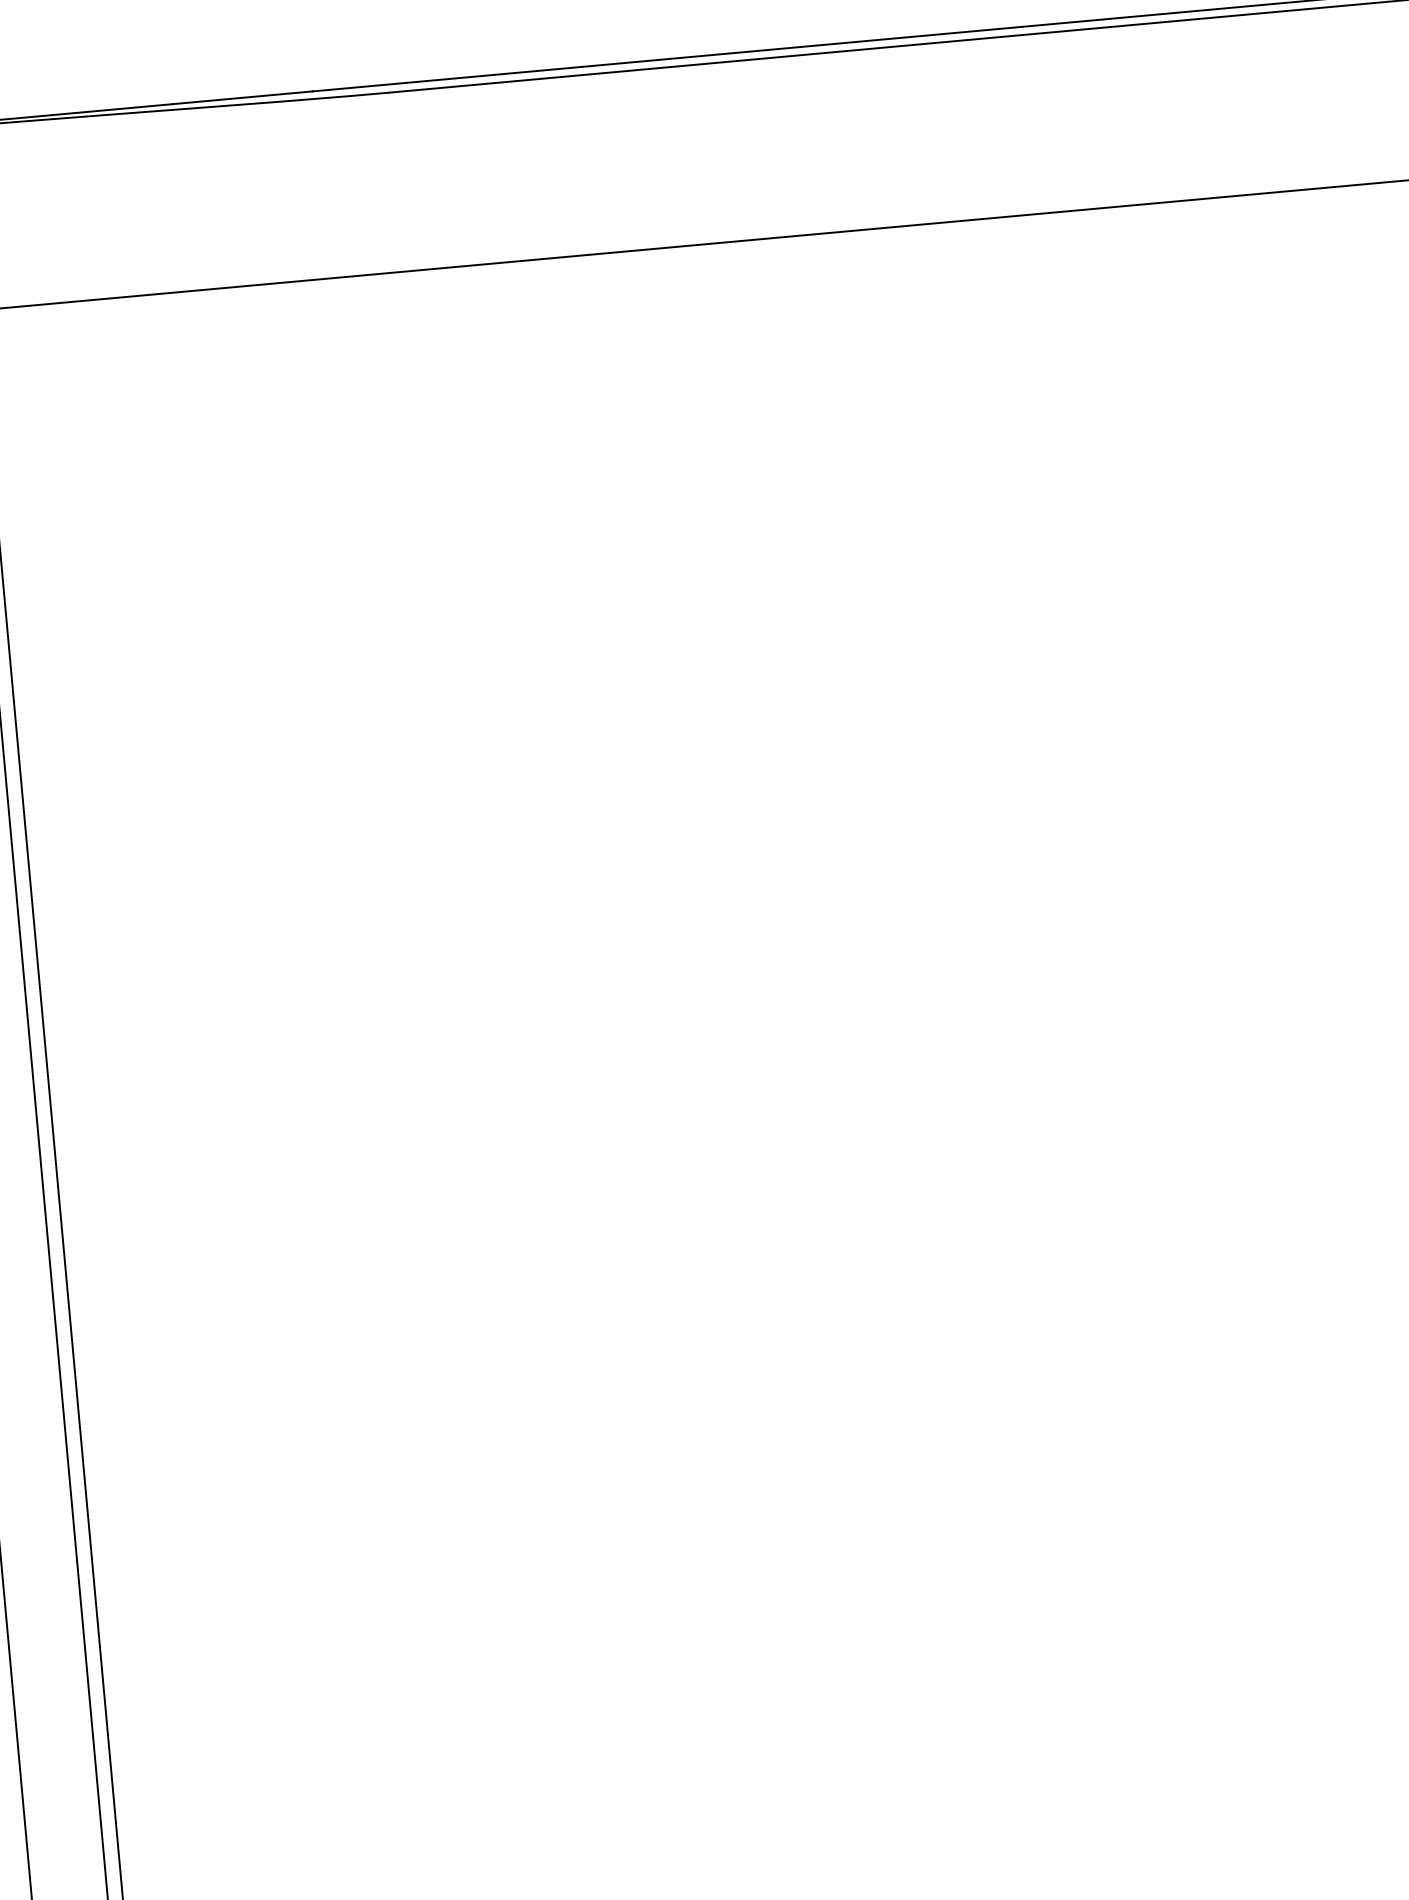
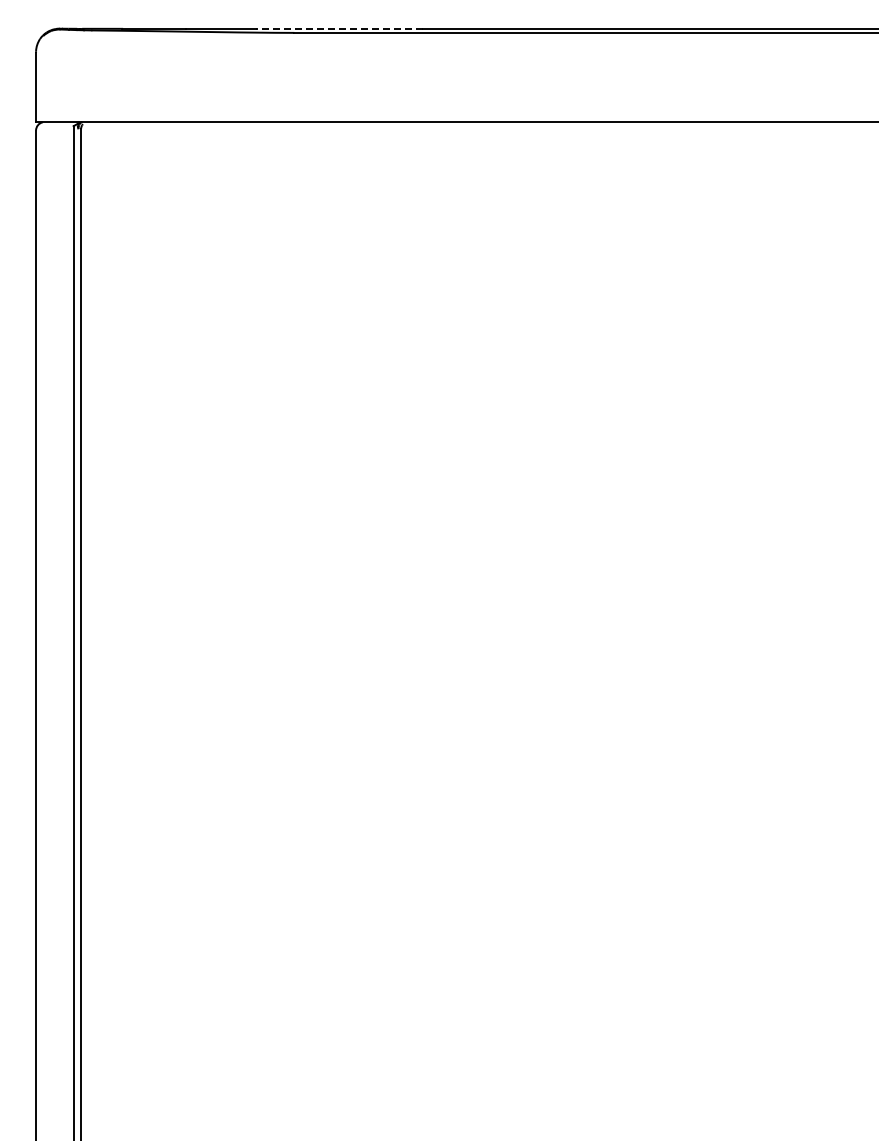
line: (479, 75) -> (339, 28), solid -> dashed

